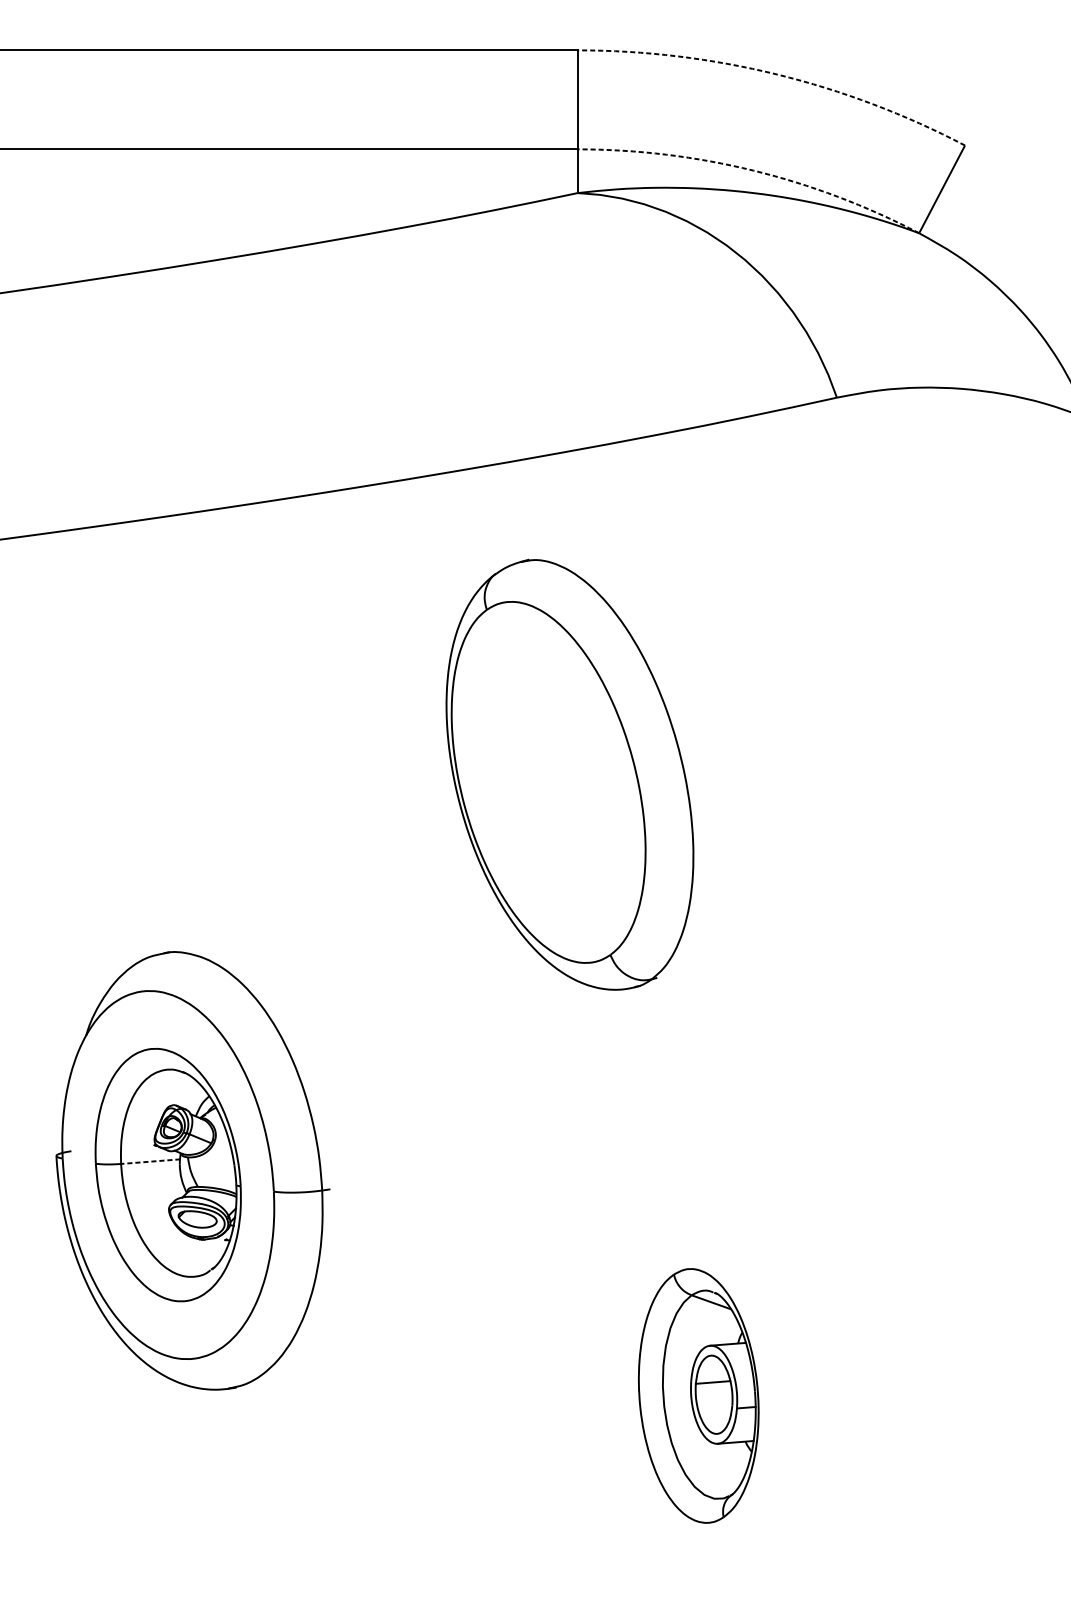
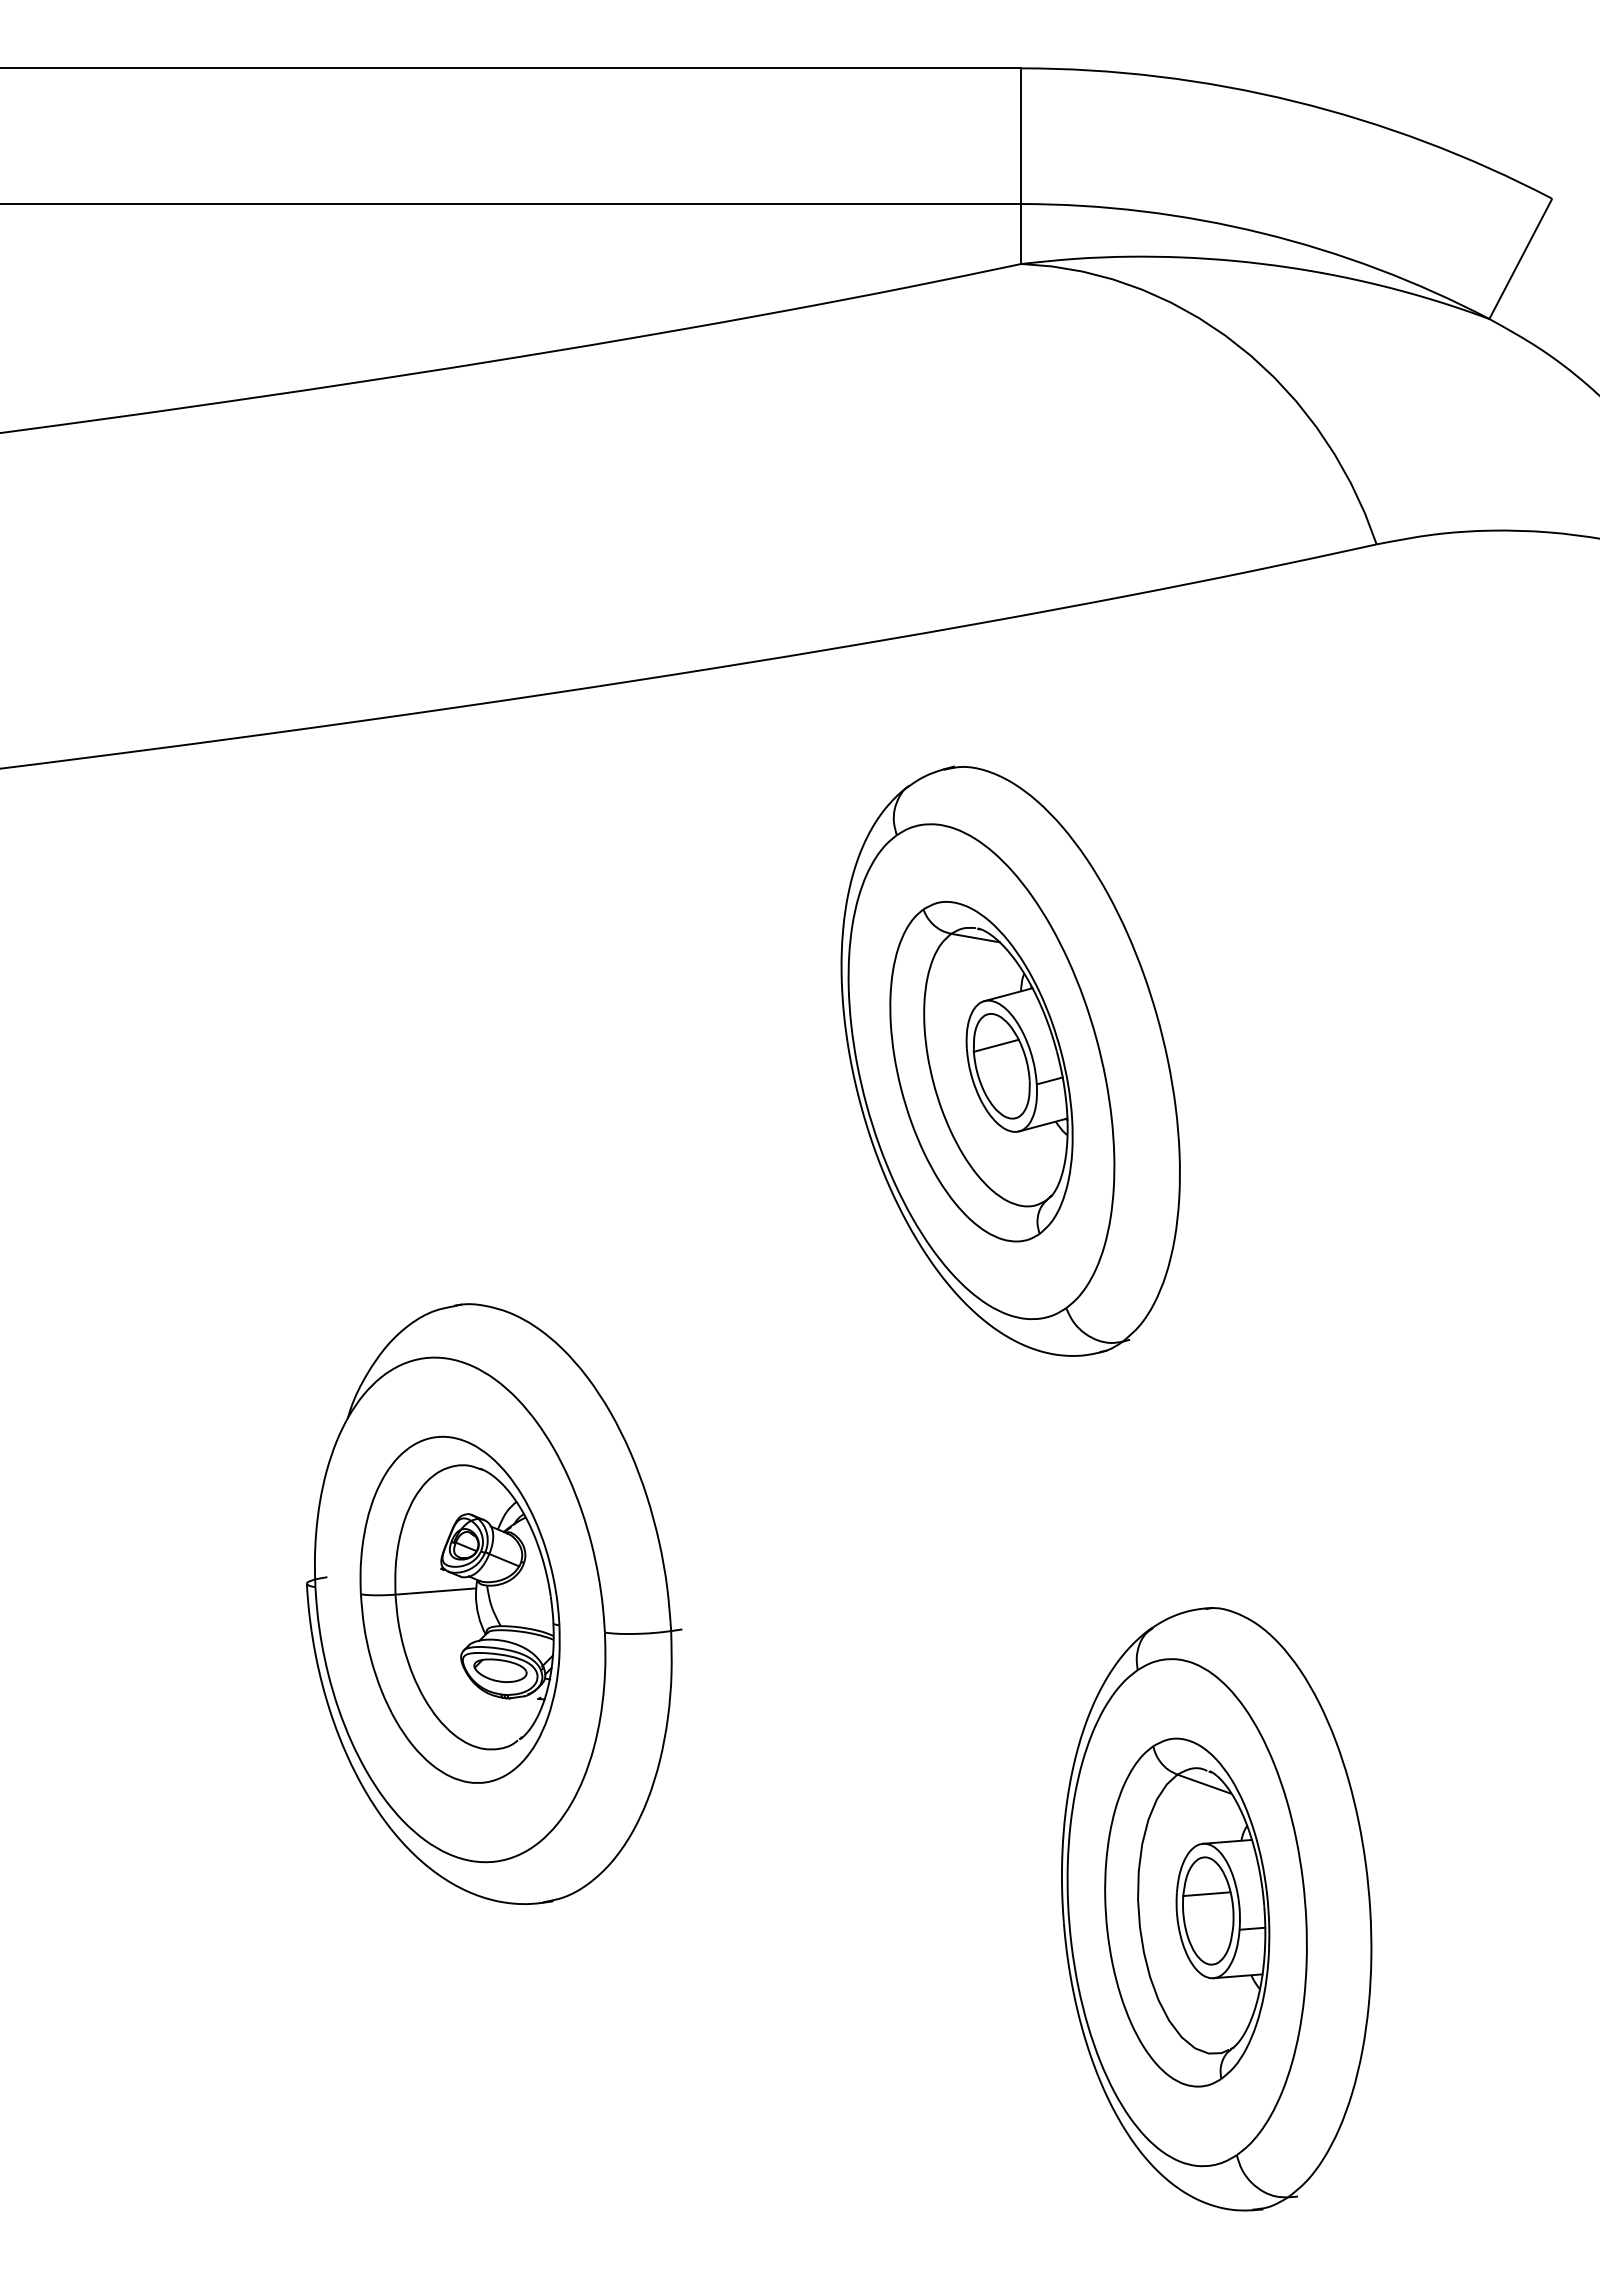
arc: (777, 74) -> (1294, 101), dashed -> solid
arc: (753, 170) -> (1262, 233), dashed -> solid
part: (548, 782) -> (981, 1071), added
line: (151, 1161) -> (436, 1591), dashed -> solid
part: (720, 1393) -> (1216, 1909), added

